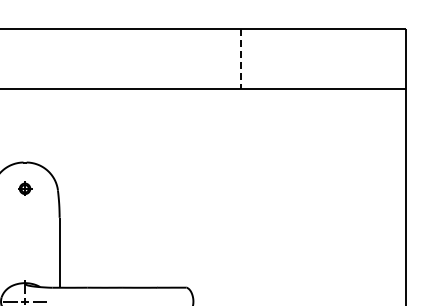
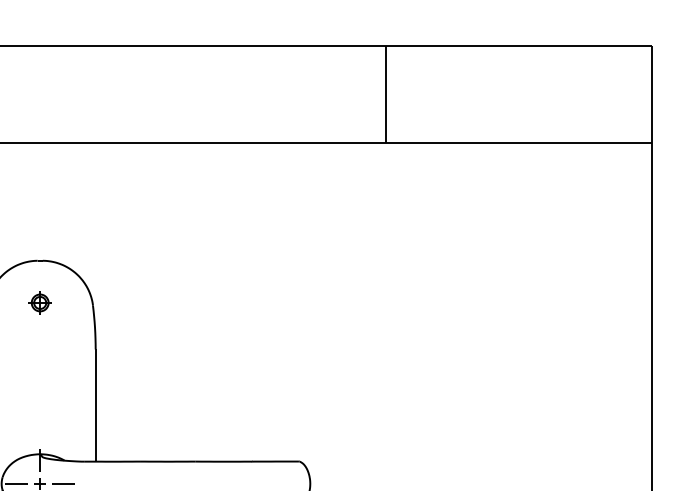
line: (240, 59) -> (385, 95), dashed -> solid

